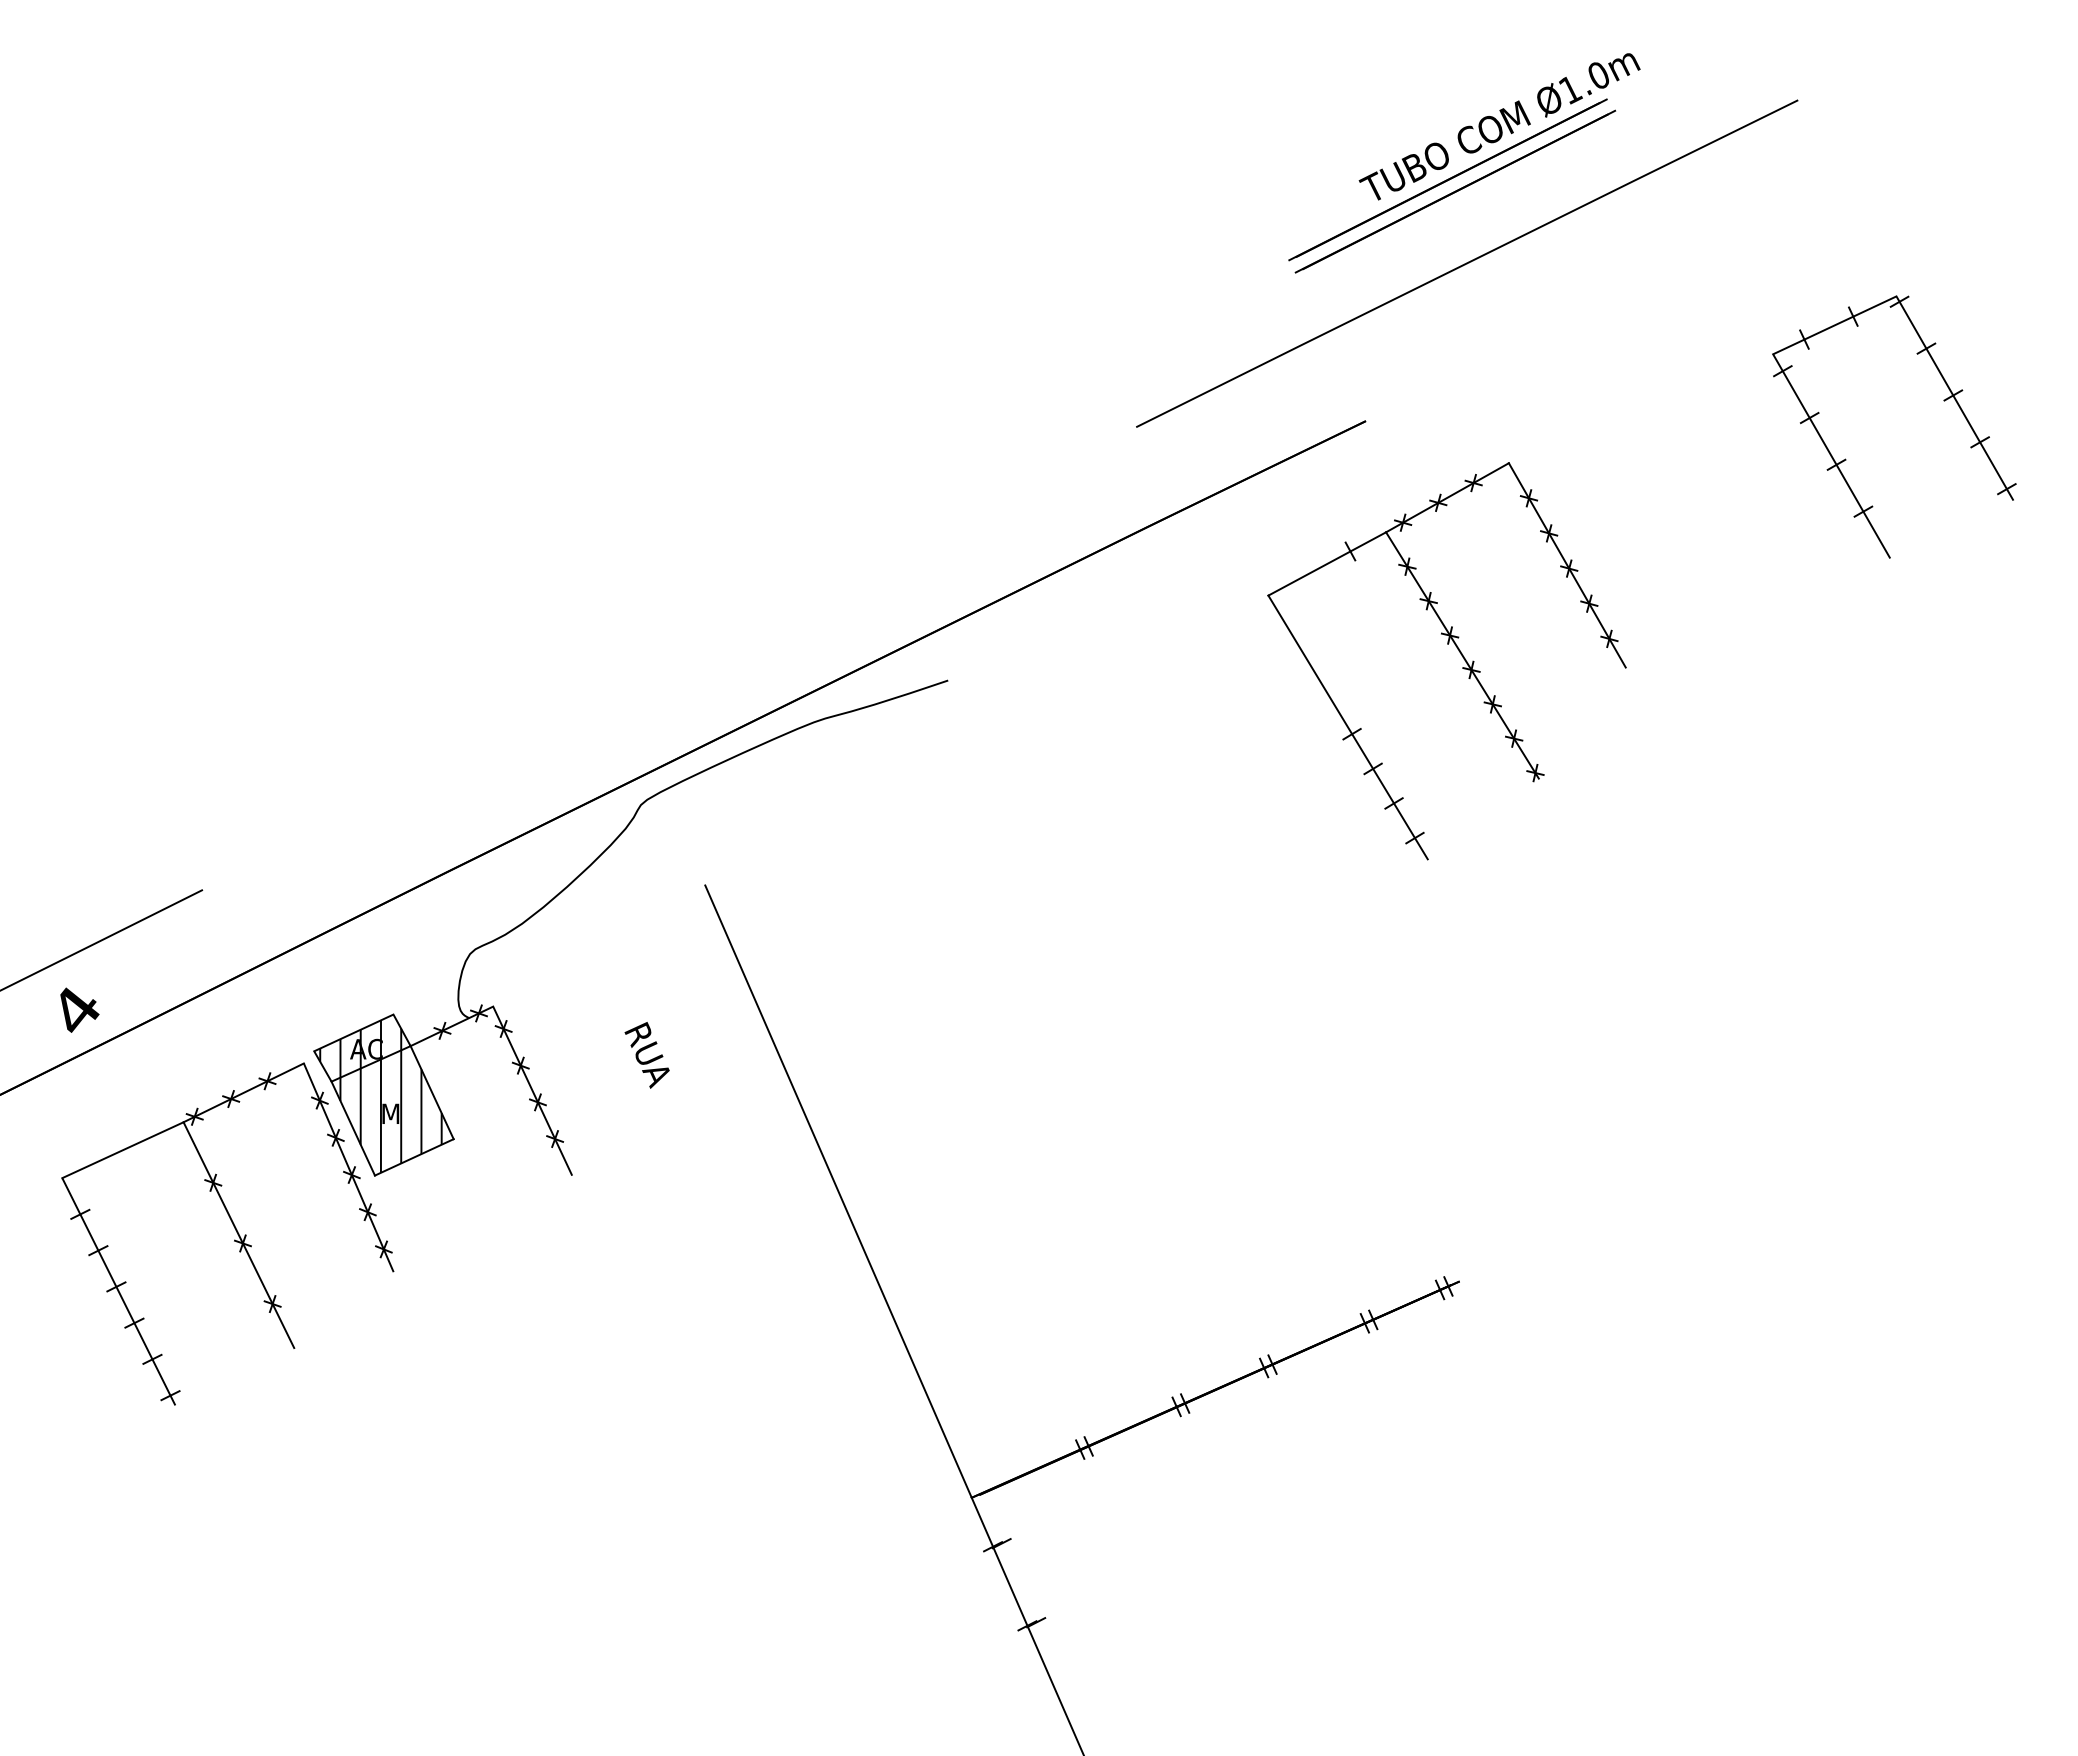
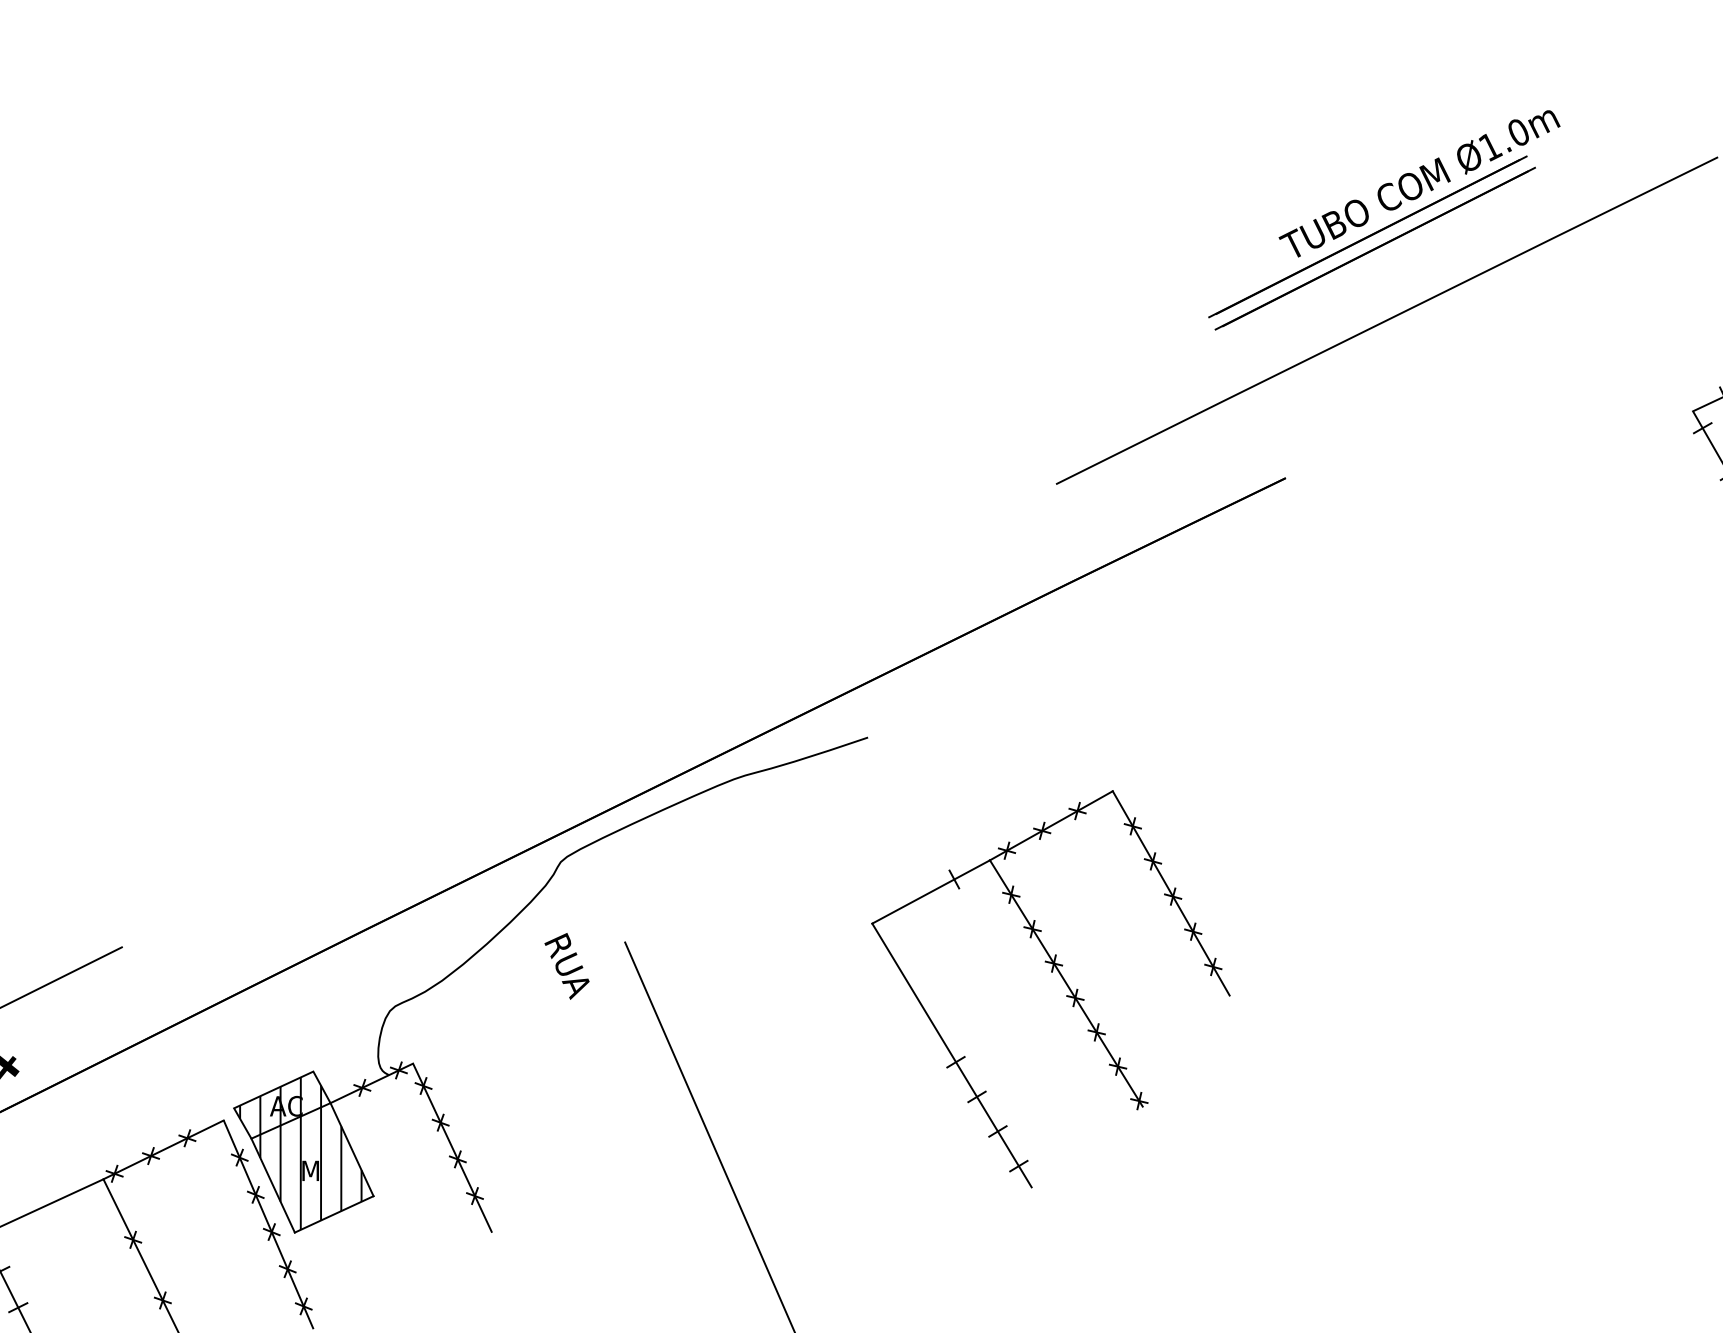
part: (1458, 651) -> (1062, 979), moved
text: (646, 1055) -> (566, 966), moved

